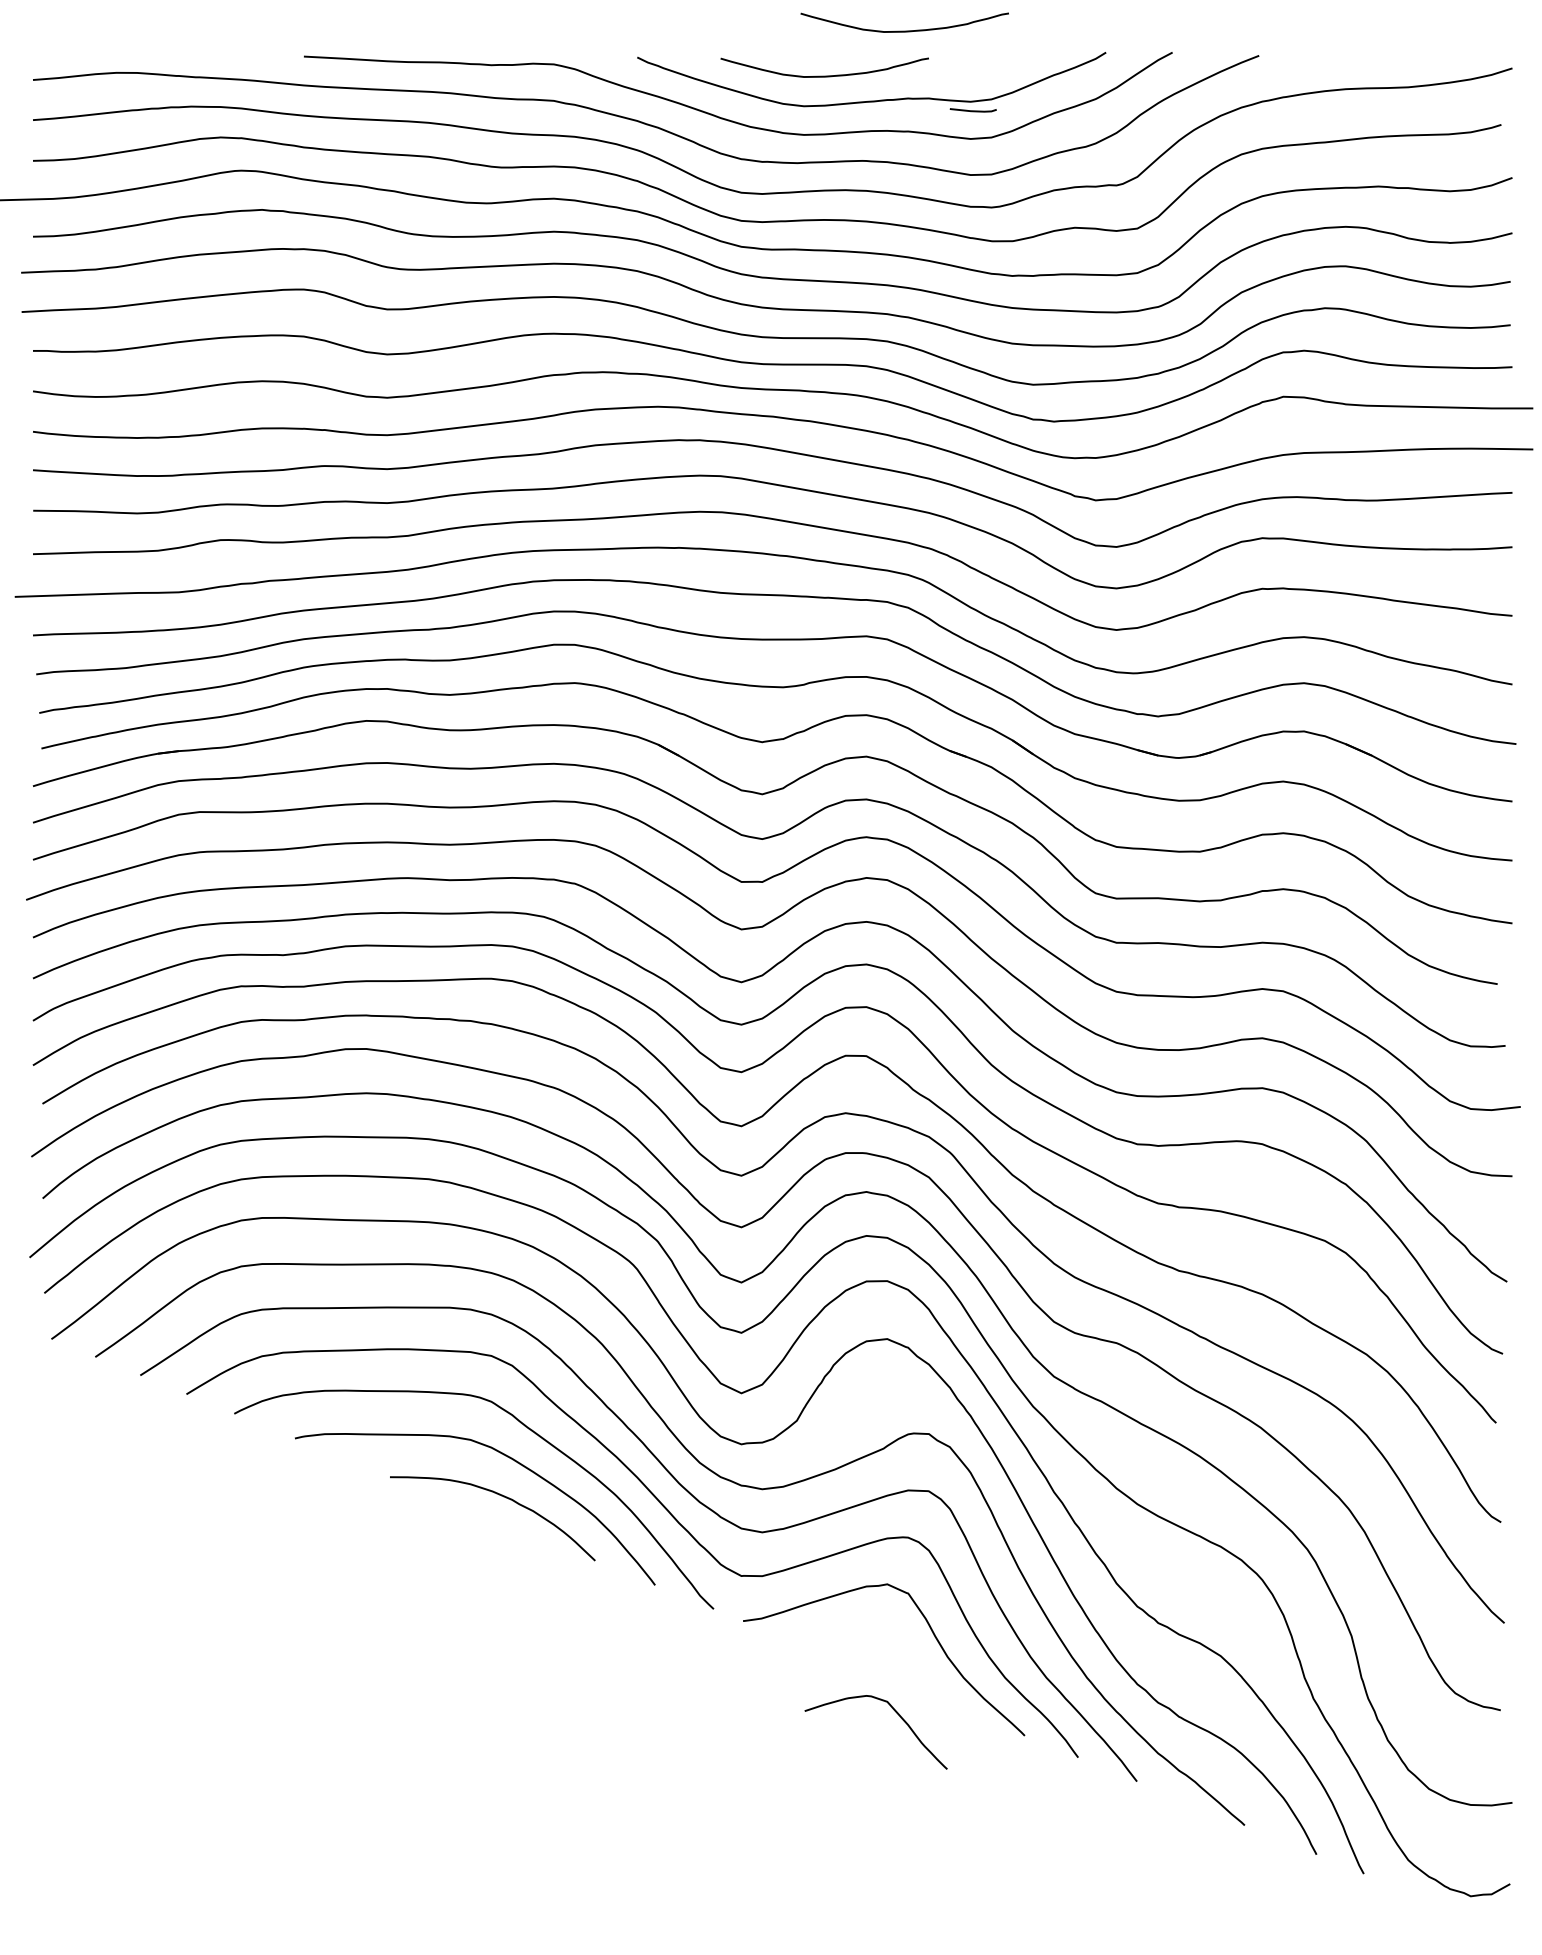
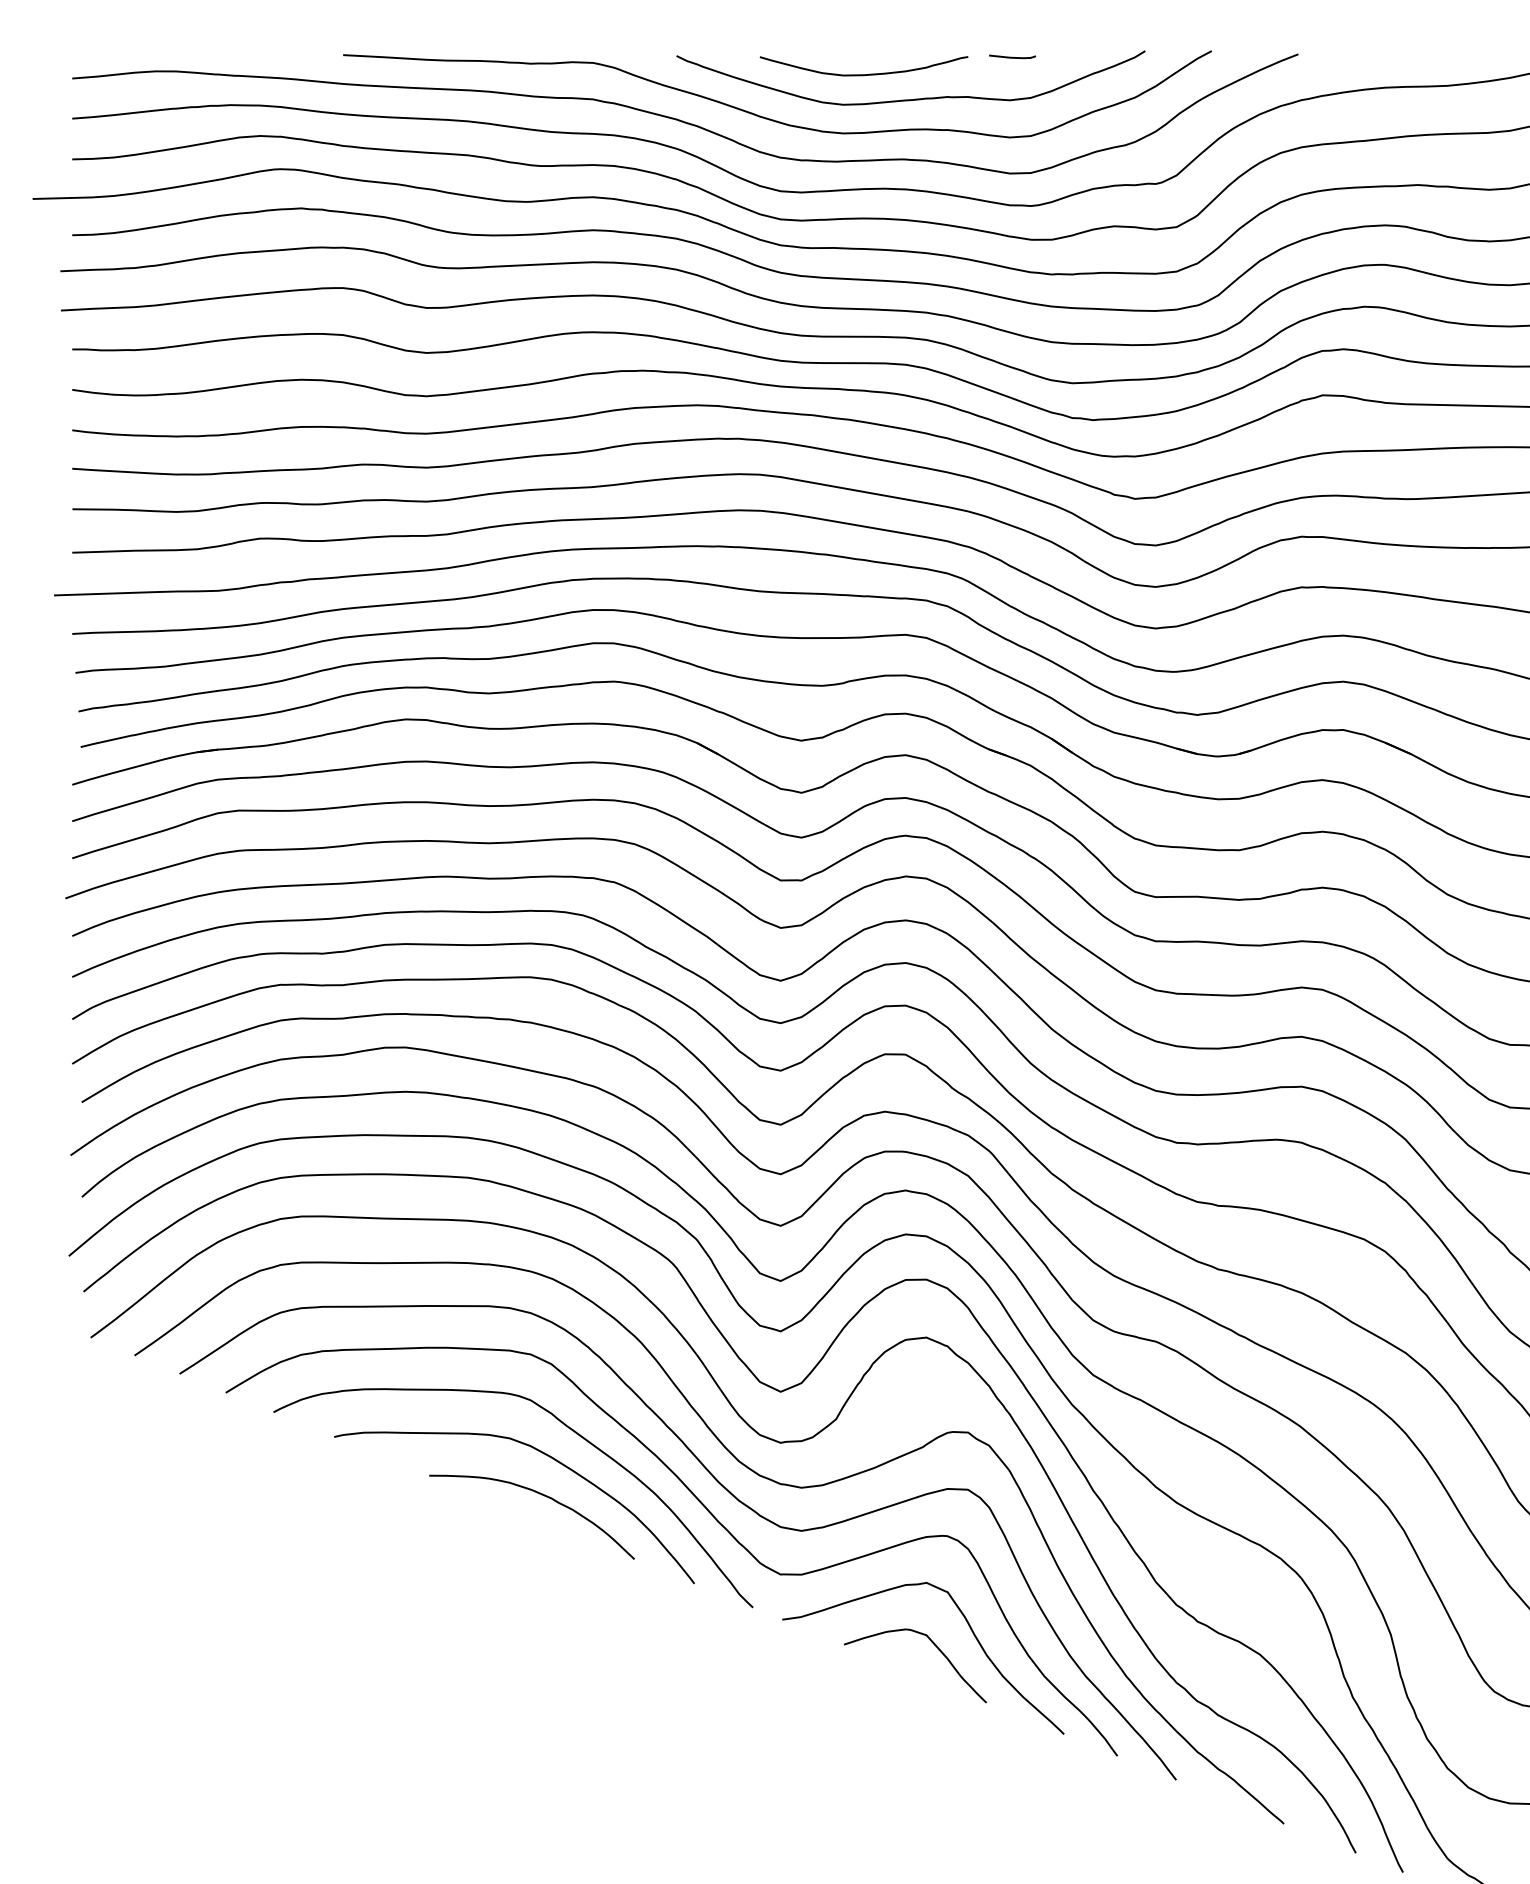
curve: (904, 30) -> (943, 29), removed
line: (972, 110) -> (1011, 57), moved
curve: (895, 1712) -> (934, 1646), moved

